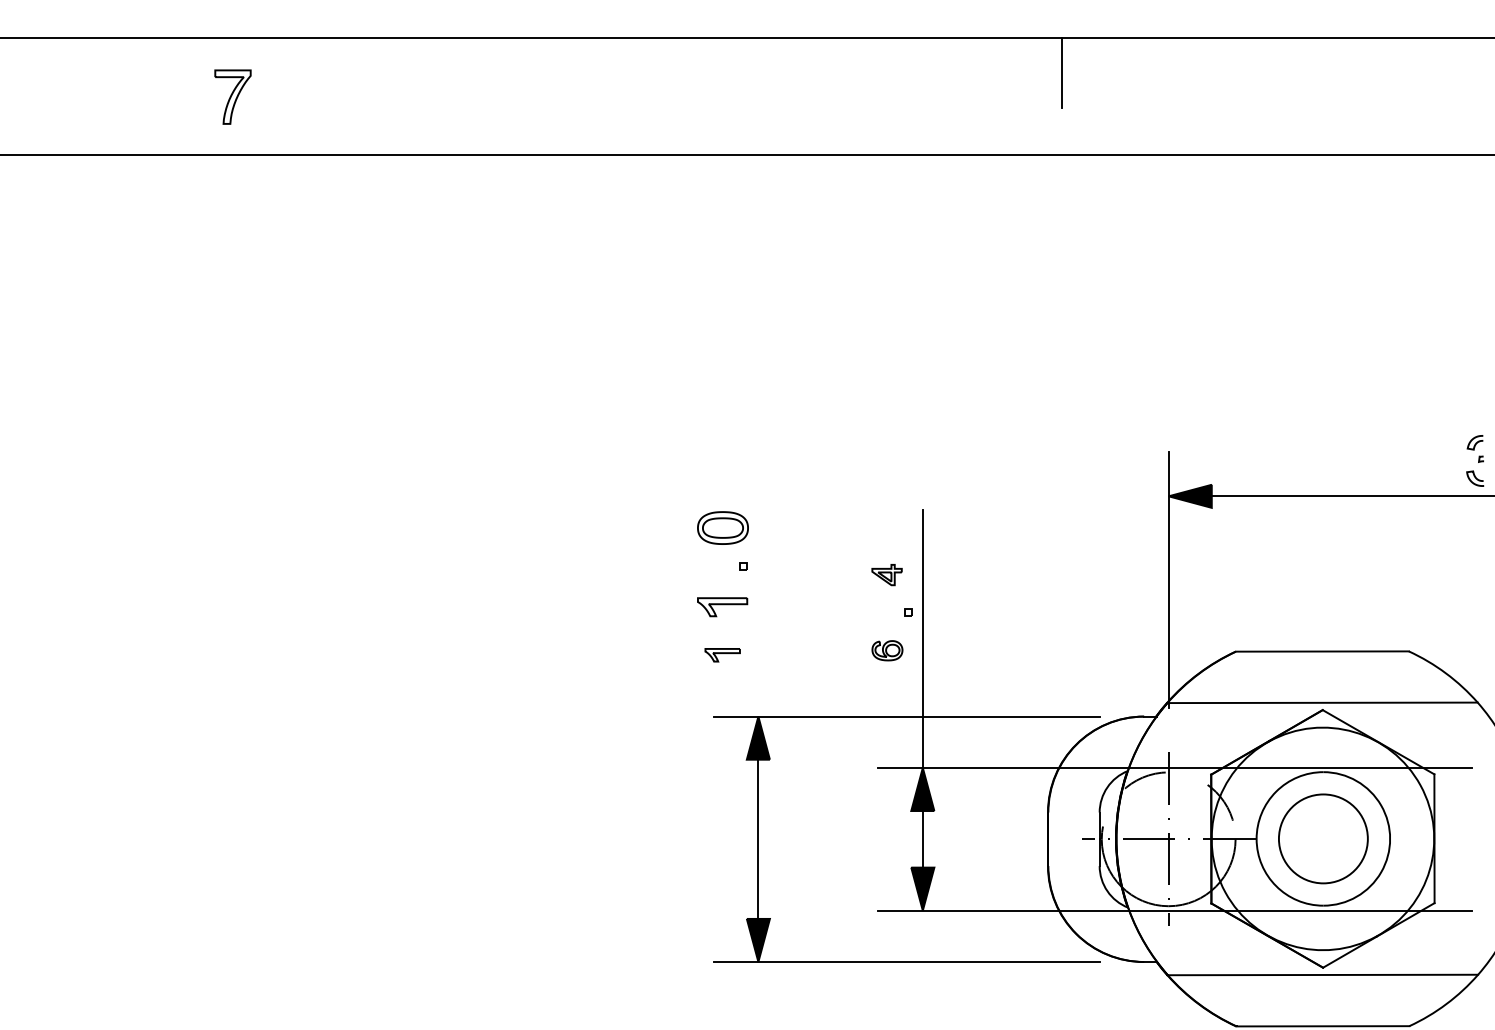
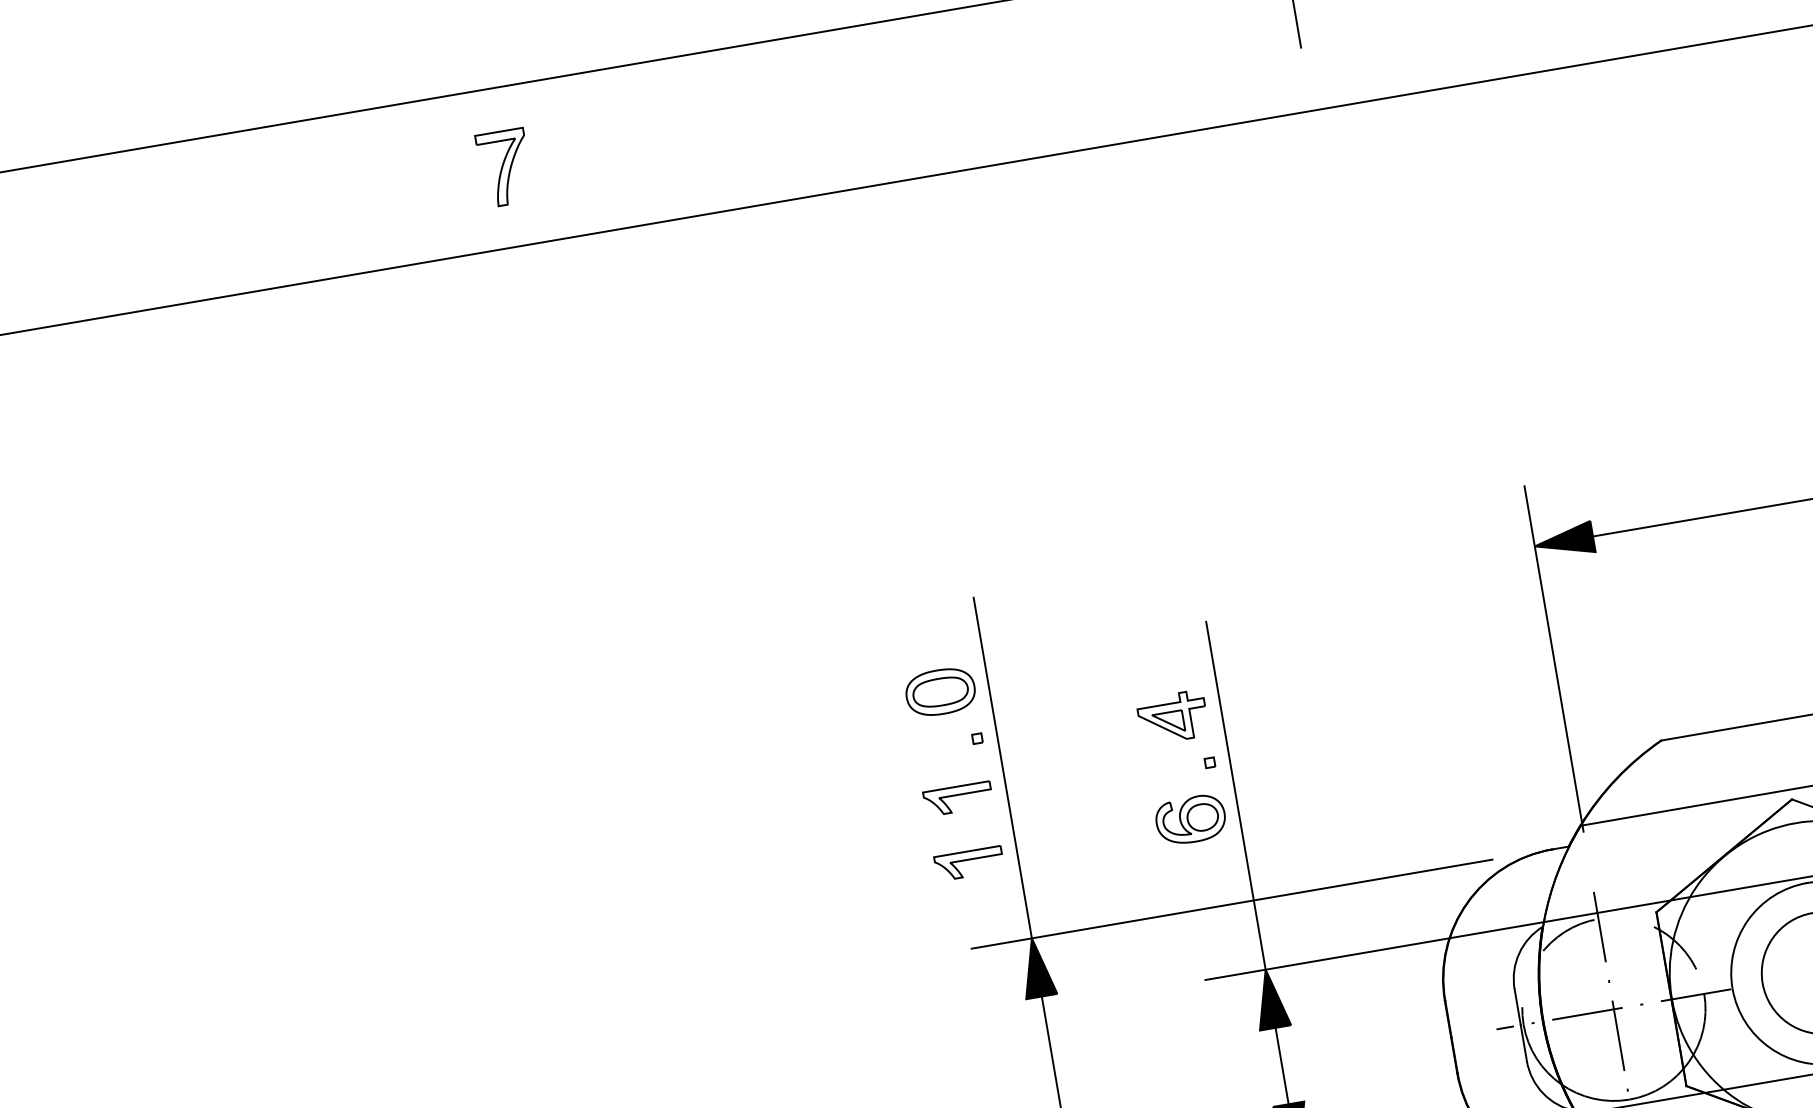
part: (232, 96) -> (504, 167), moved
part: (886, 574) -> (1171, 717), size x1.67
line: (758, 590) -> (1002, 768), added
part: (887, 650) -> (1190, 819), size x1.67
part: (722, 655) -> (969, 864), size x1.43

